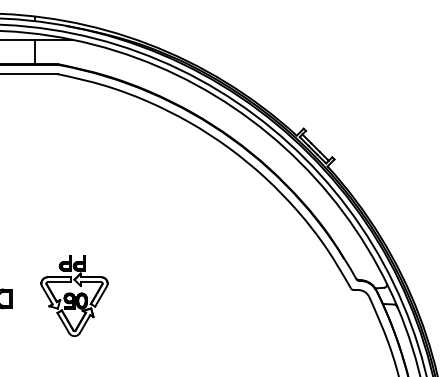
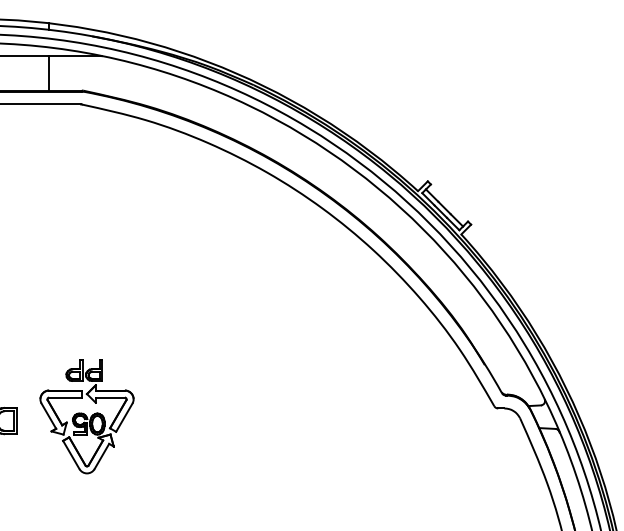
part: (74, 295) -> (86, 416), moved

